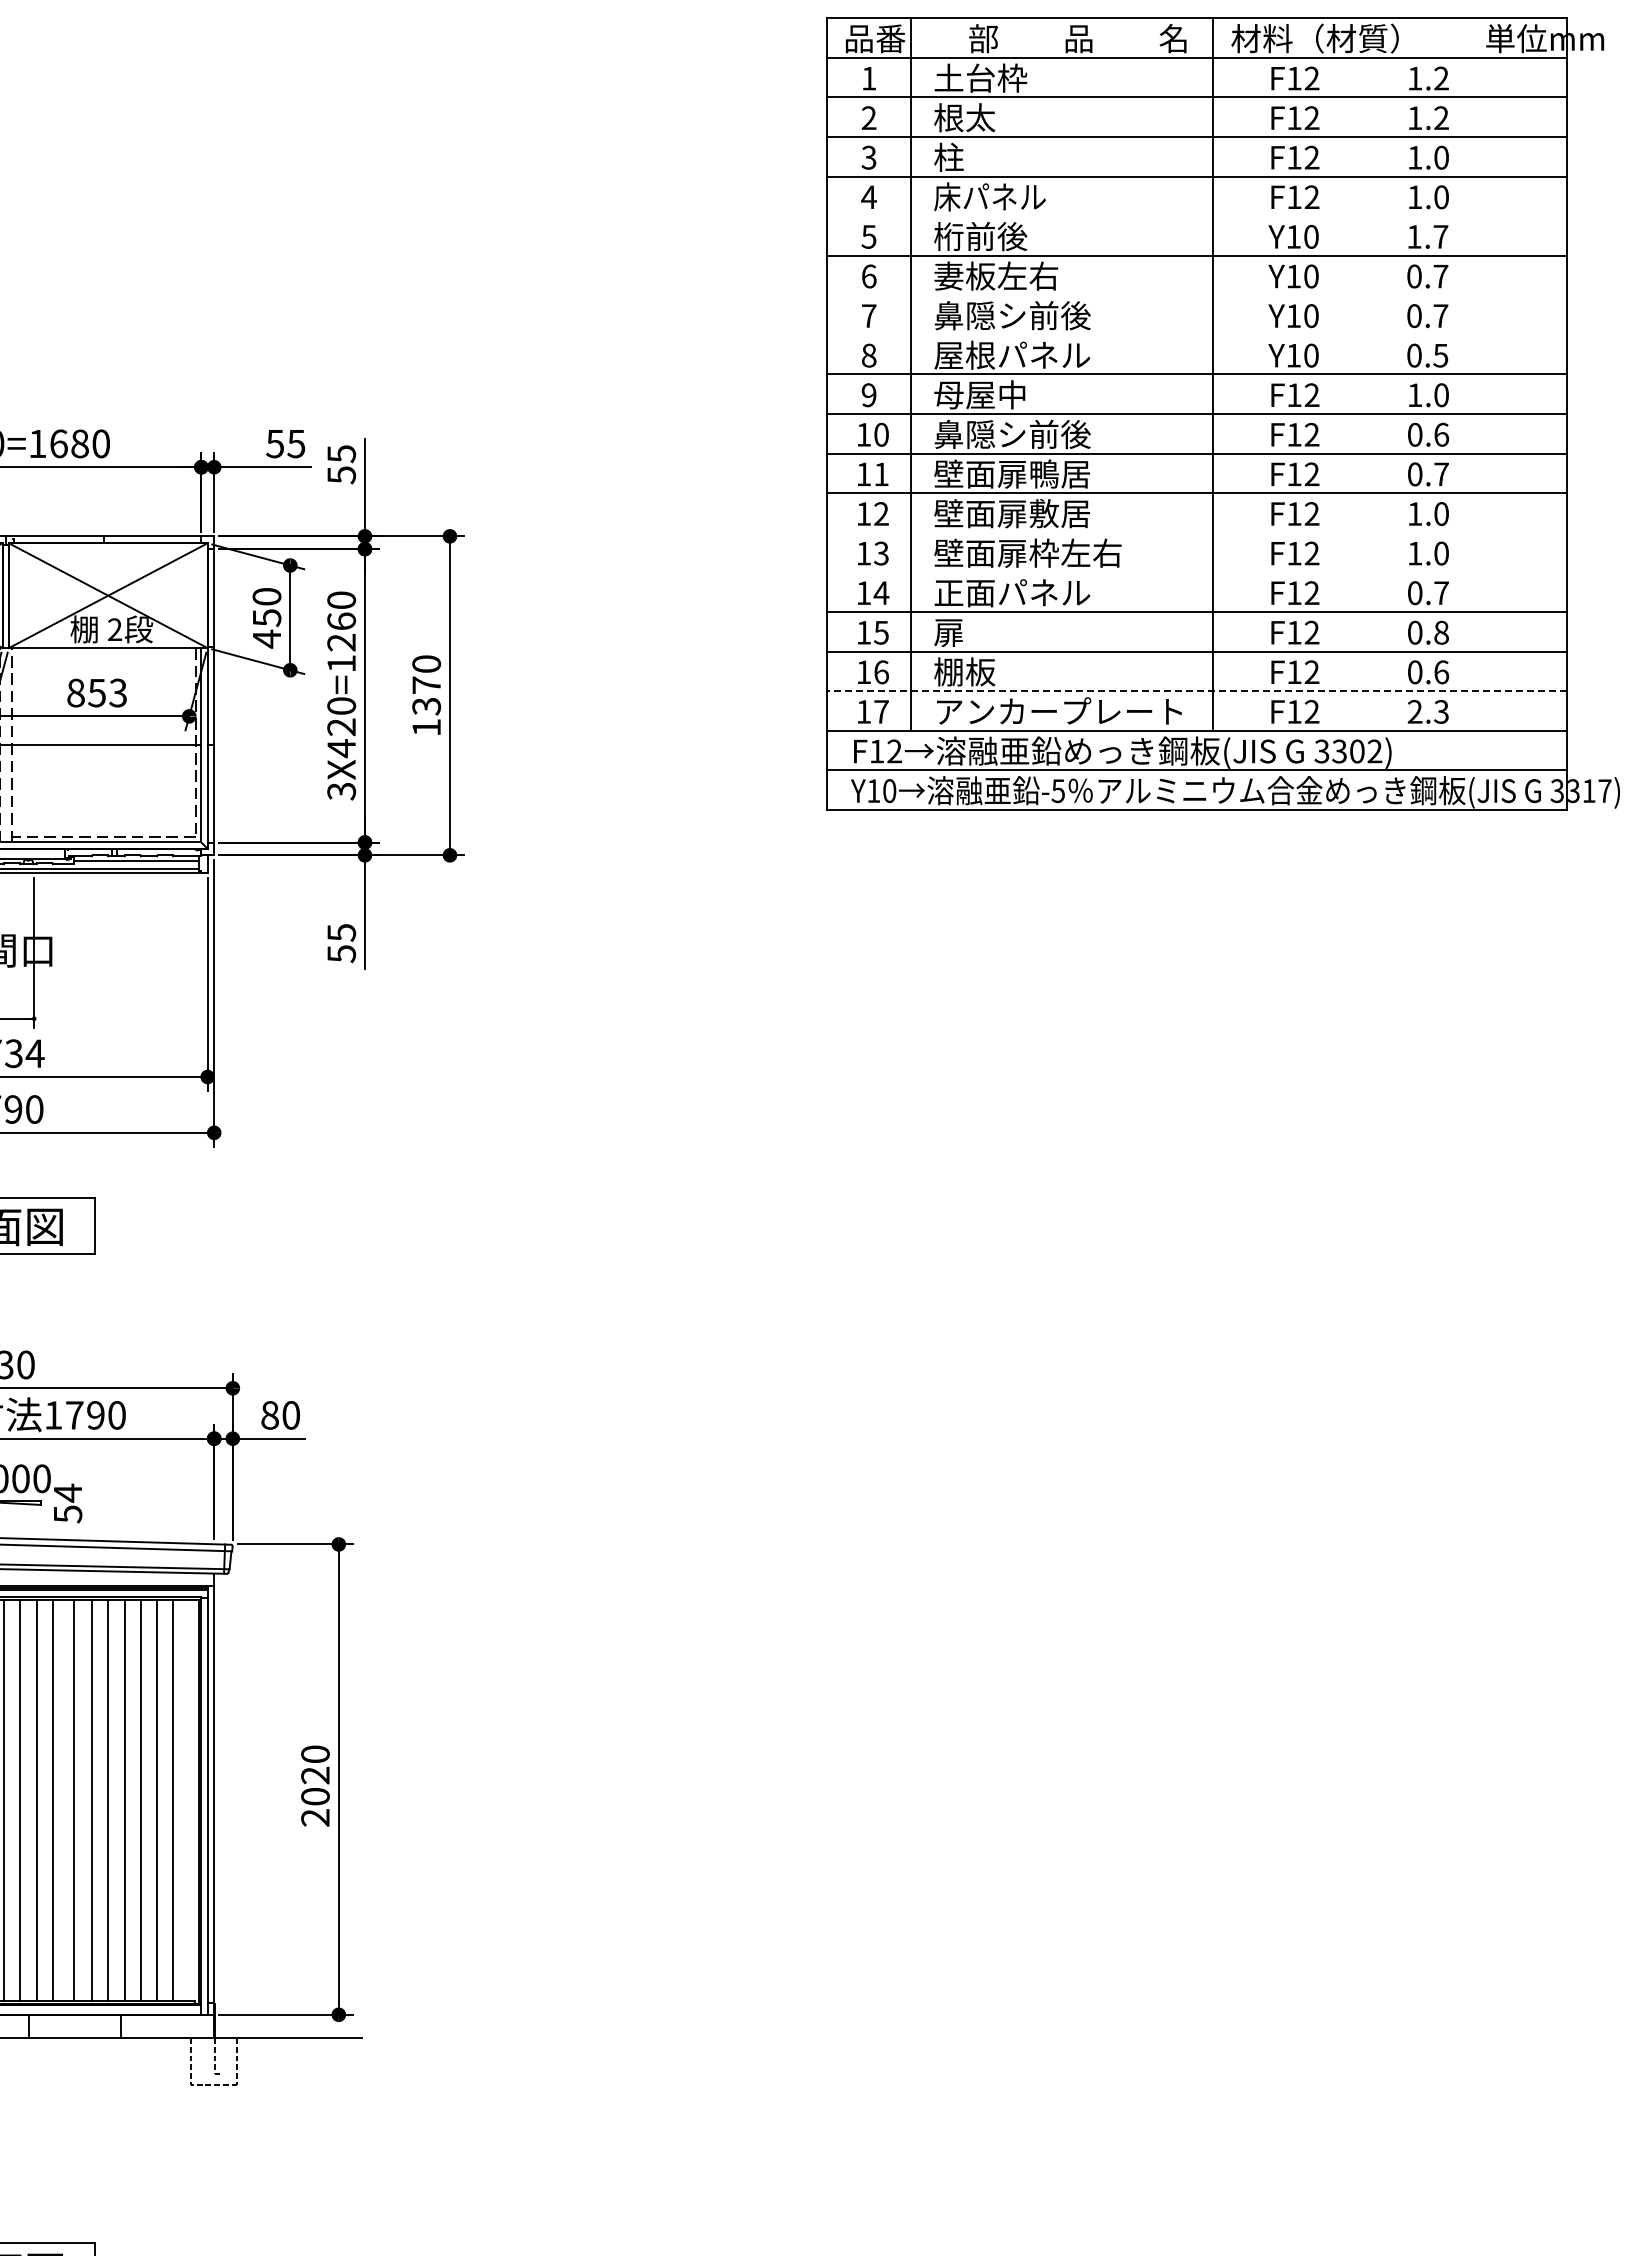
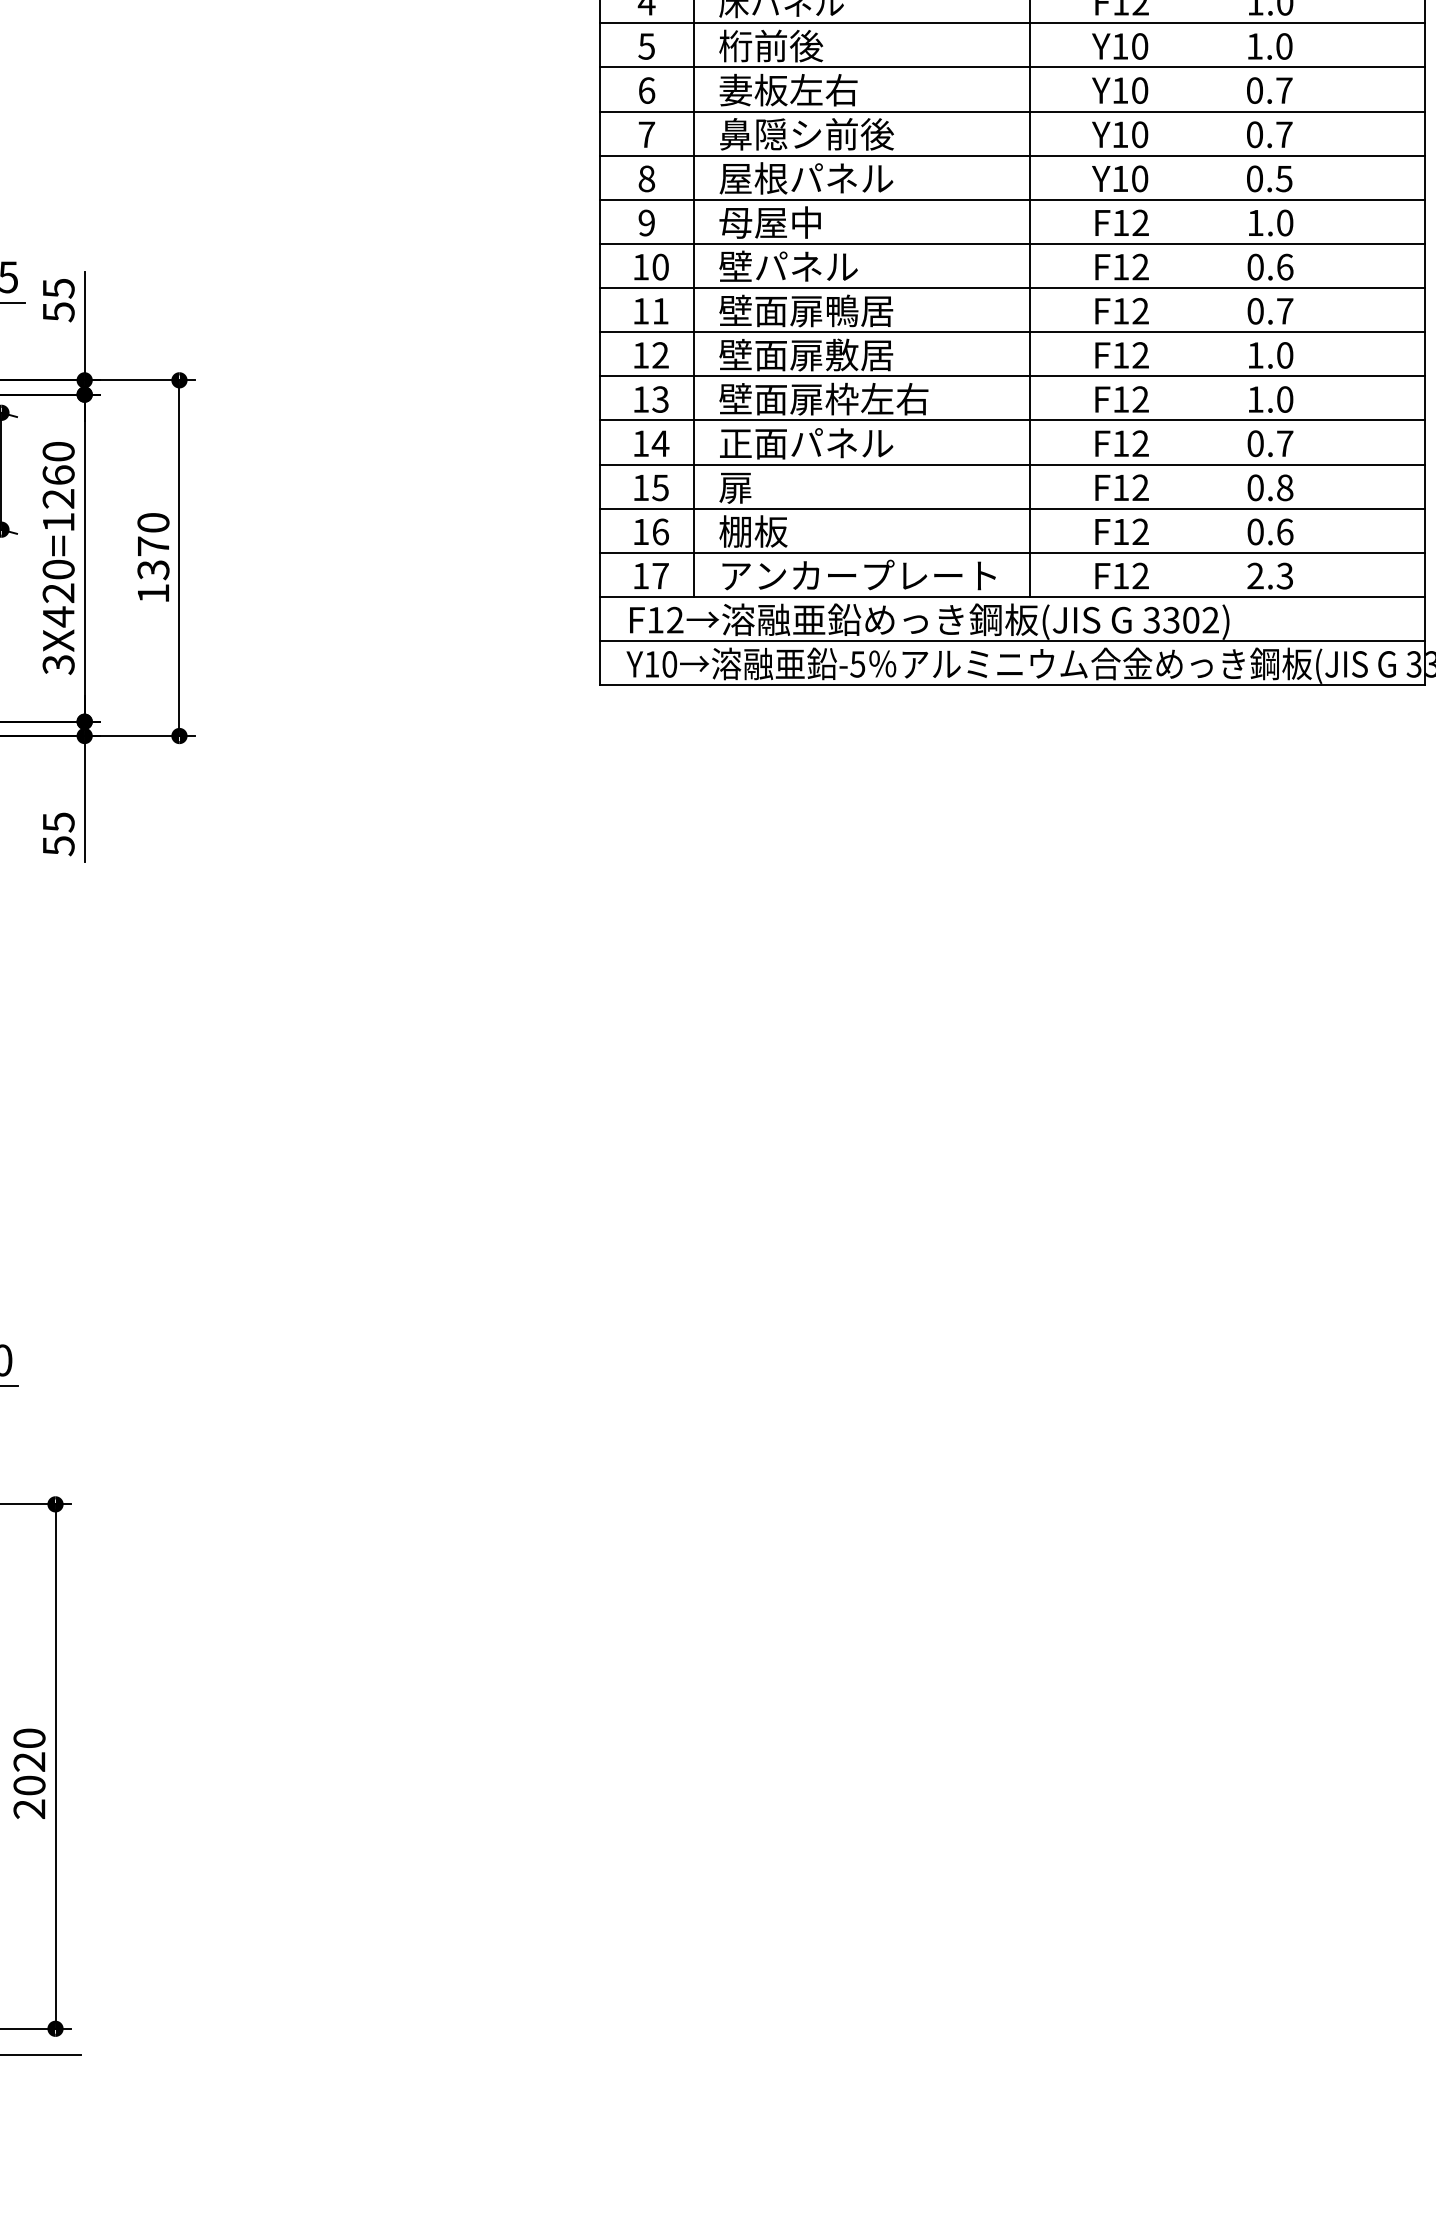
line: (1196, 216) -> (1011, 23), added
text: (1440, 236) -> (1283, 46), 1.7 -> 1.0
line: (1196, 295) -> (1011, 111), added
line: (1196, 334) -> (1011, 155), added
text: (1012, 434) -> (806, 266), 鼻隠シ前後 -> 壁パネル
line: (1196, 532) -> (1011, 376), added
line: (1196, 572) -> (1011, 420), added
line: (1196, 691) -> (1011, 553), dashed -> solid

